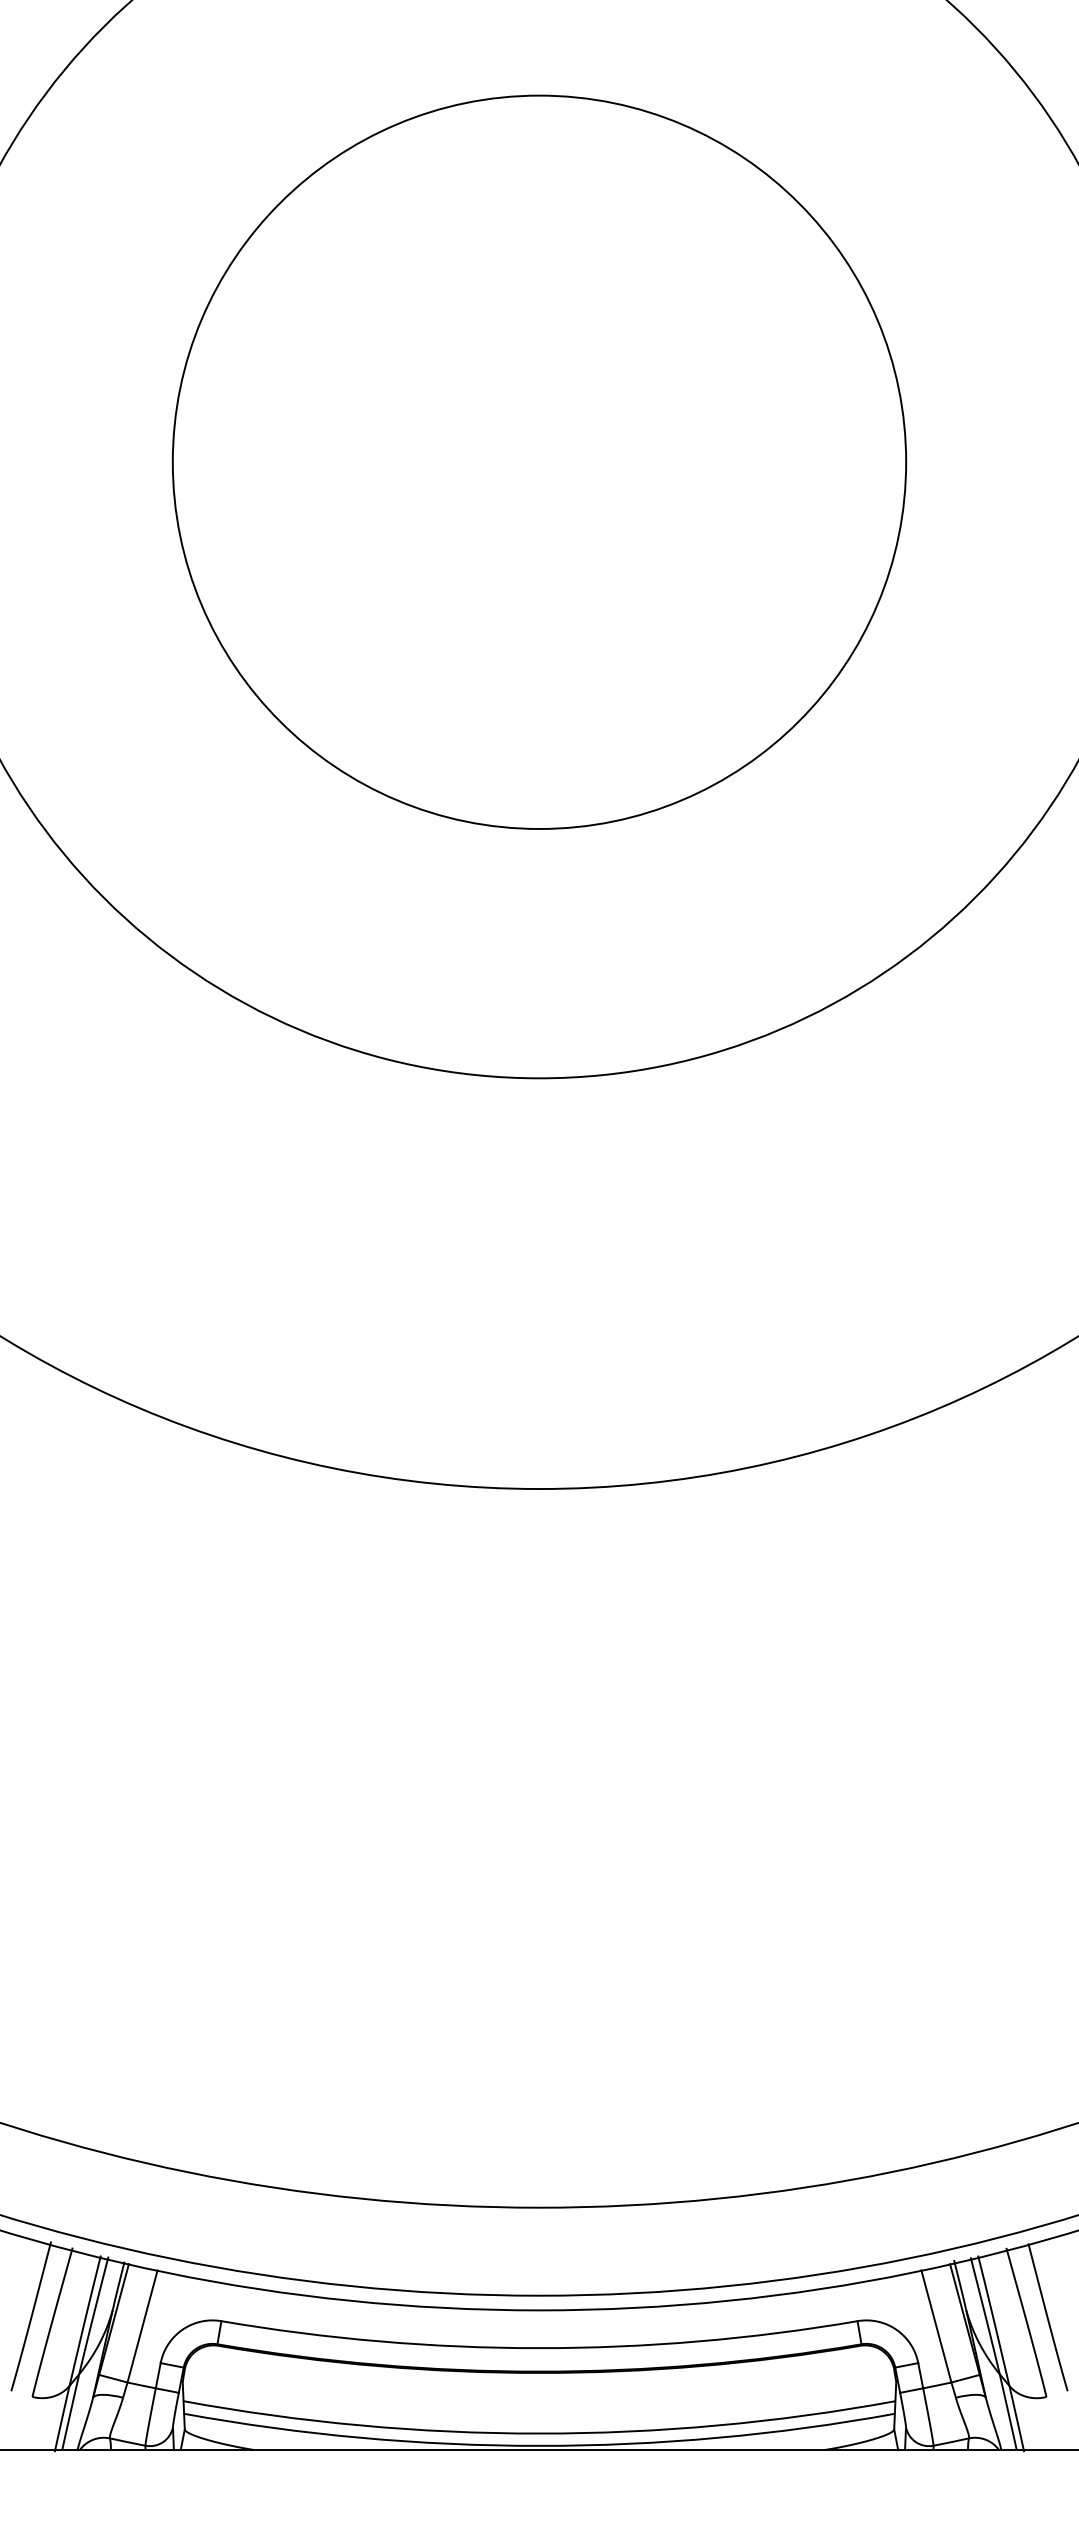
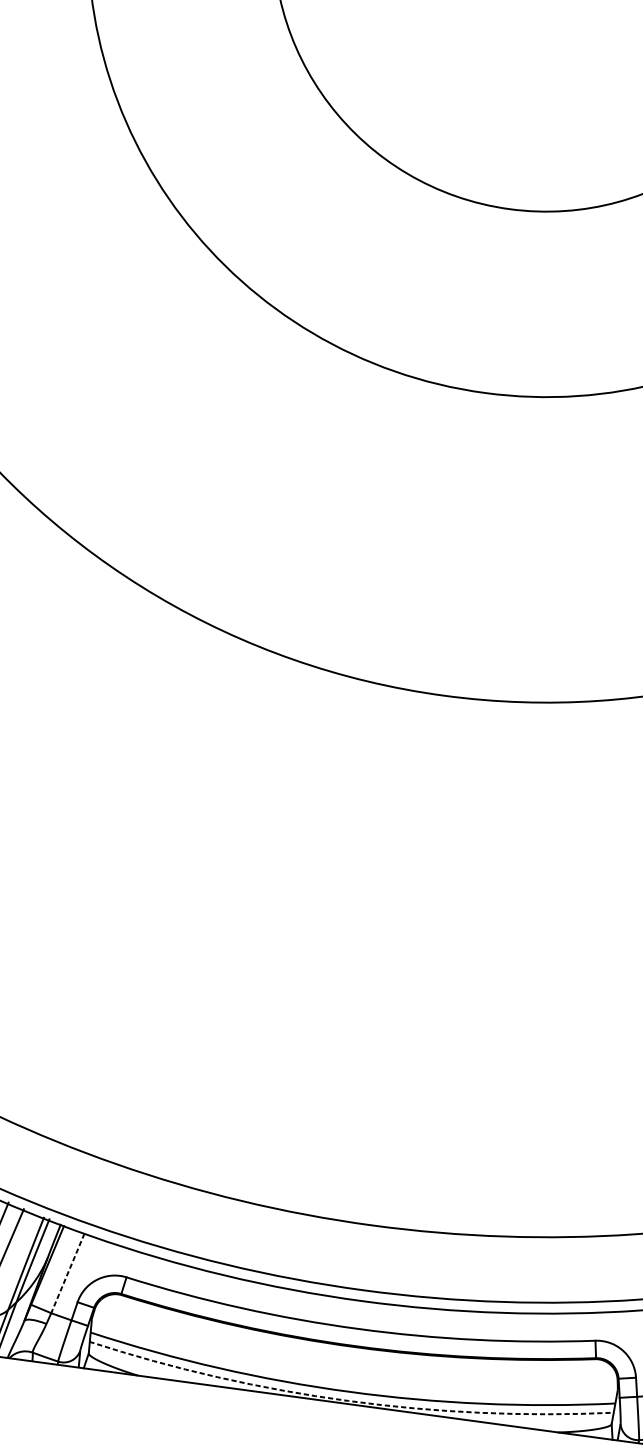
line: (142, 2326) -> (67, 1273), solid -> dashed
arc: (539, 2445) -> (348, 1400), solid -> dashed

